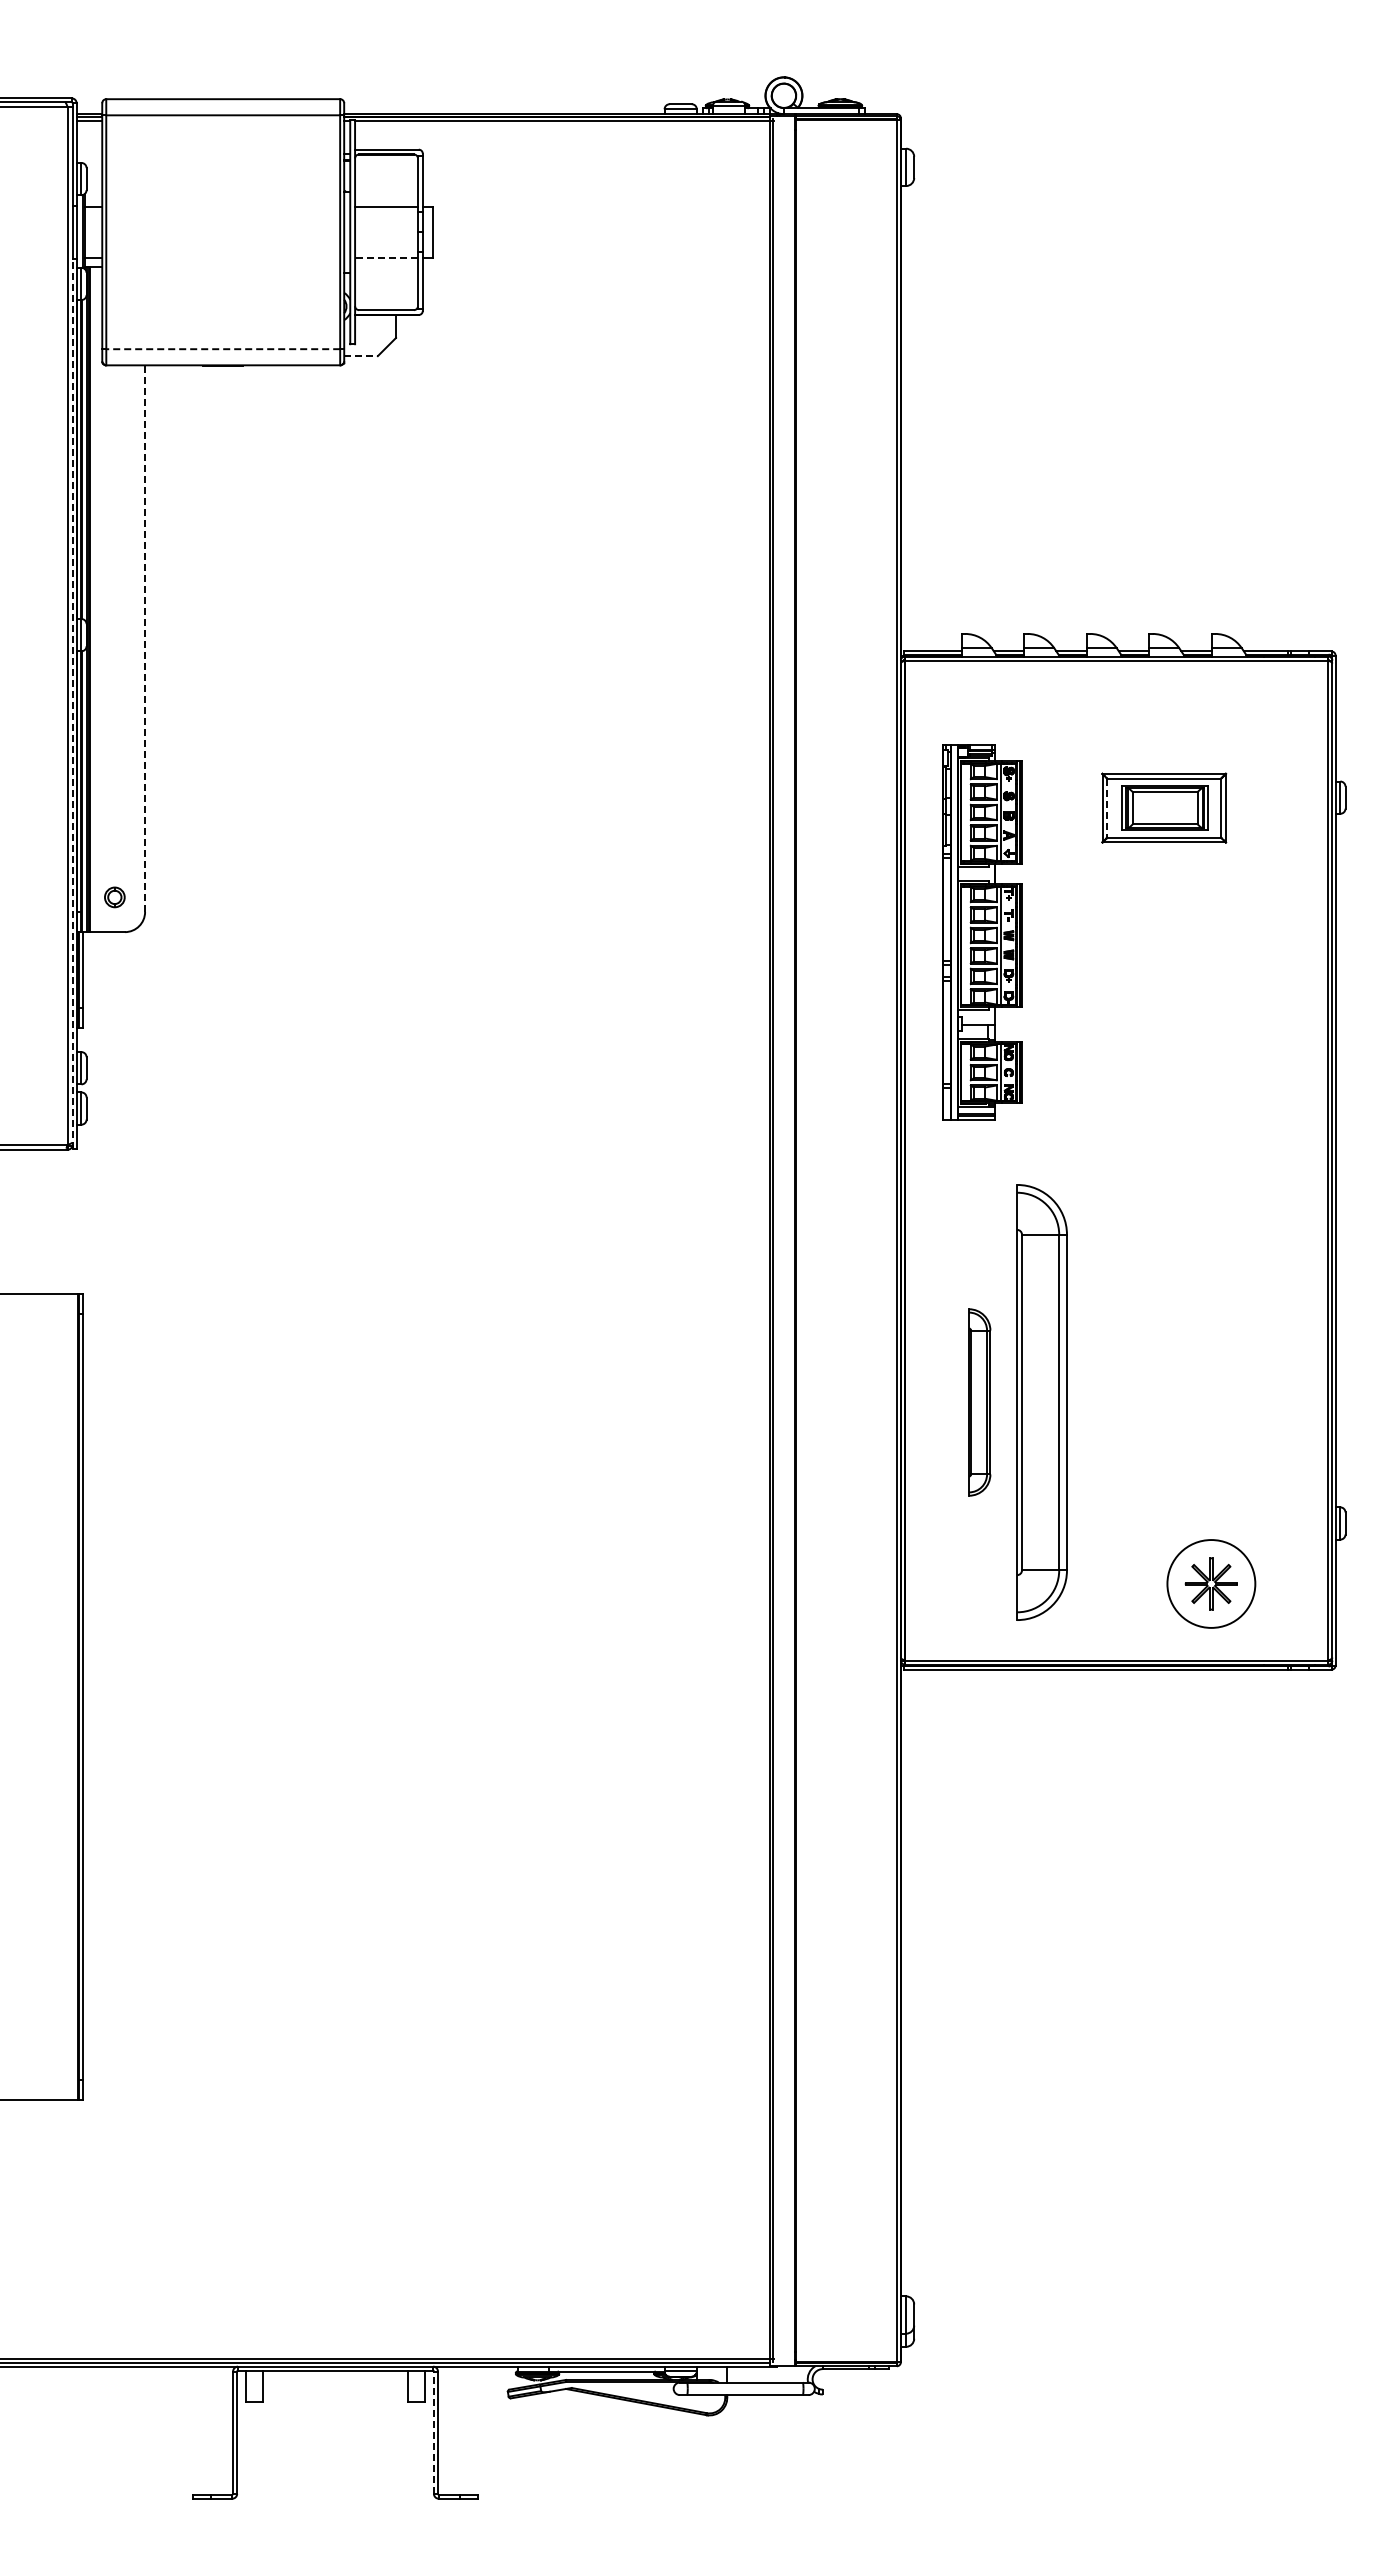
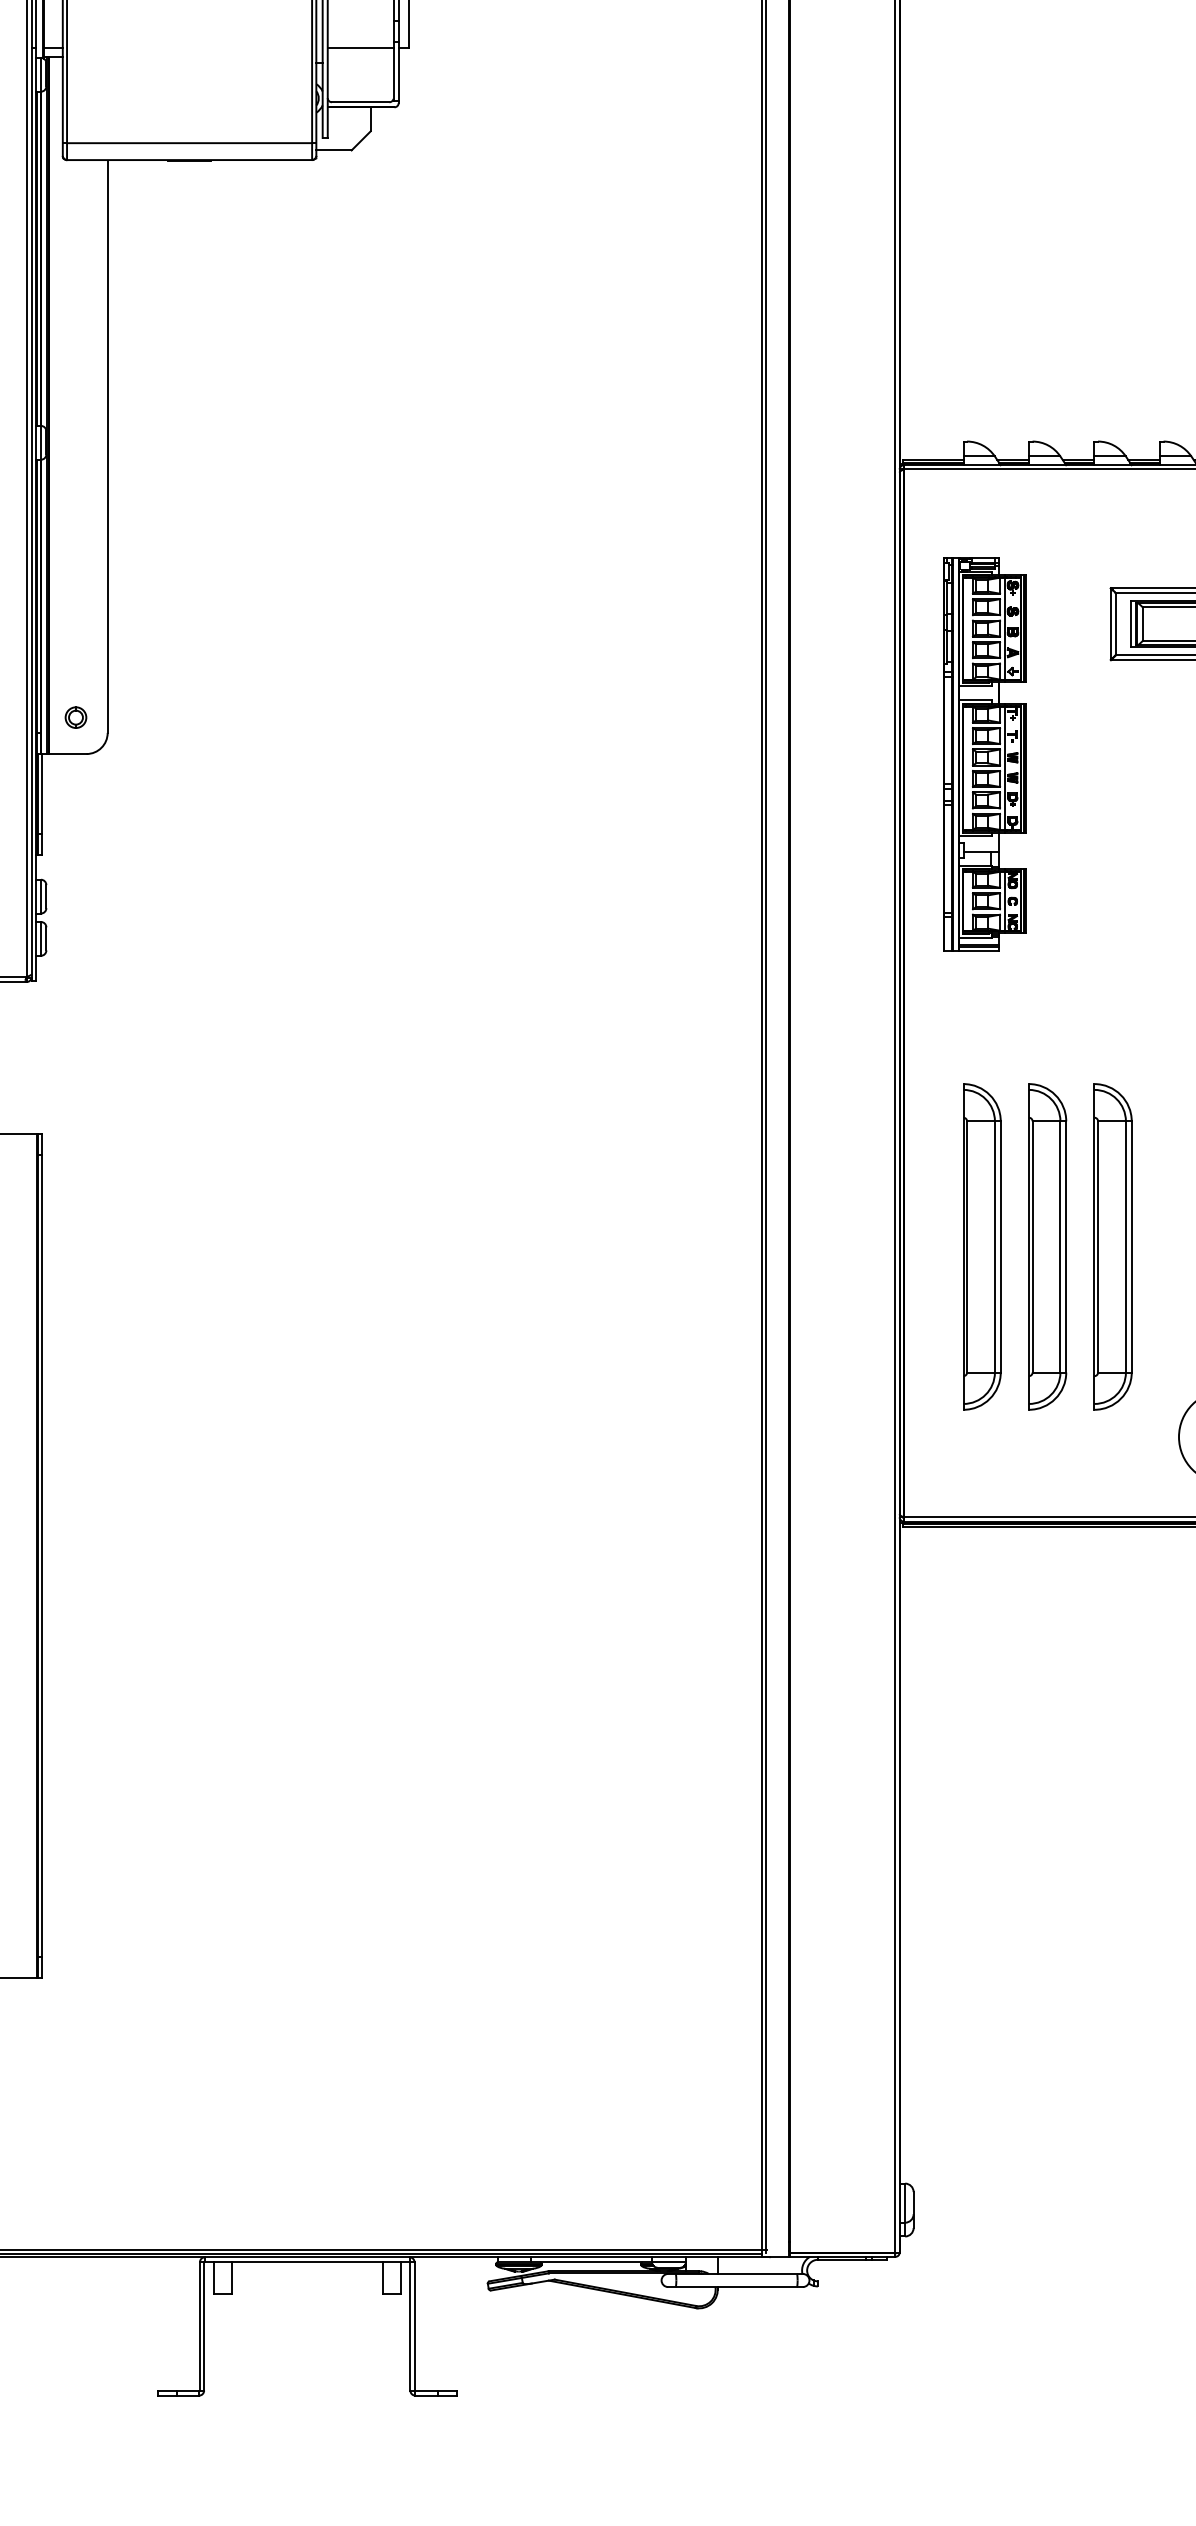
line: (386, 258) -> (360, 48), dashed -> solid
line: (223, 349) -> (189, 143), dashed -> solid
line: (361, 356) -> (334, 150), dashed -> solid
line: (145, 638) -> (108, 446), dashed -> solid
line: (72, 703) -> (31, 514), dashed -> solid
line: (1107, 808) -> (1116, 624), dashed -> solid
part: (979, 1402) -> (982, 1246), size x1.67
part: (1041, 1402) -> (1047, 1246), size x0.71
part: (1104, 1402) -> (1113, 1246), added
line: (433, 2432) -> (409, 2326), dashed -> solid

